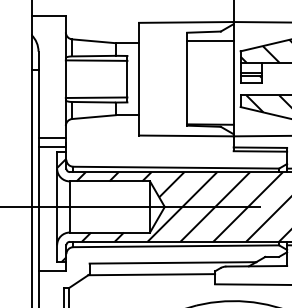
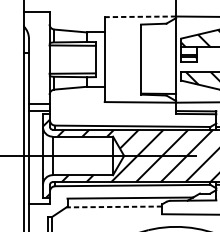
line: (185, 22) -> (139, 16), solid -> dashed
line: (210, 41) -> (158, 31), removed
line: (151, 274) -> (114, 206), solid -> dashed

